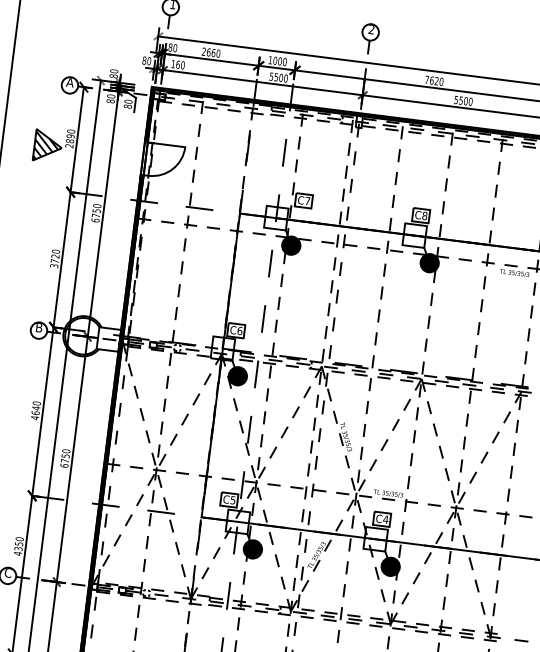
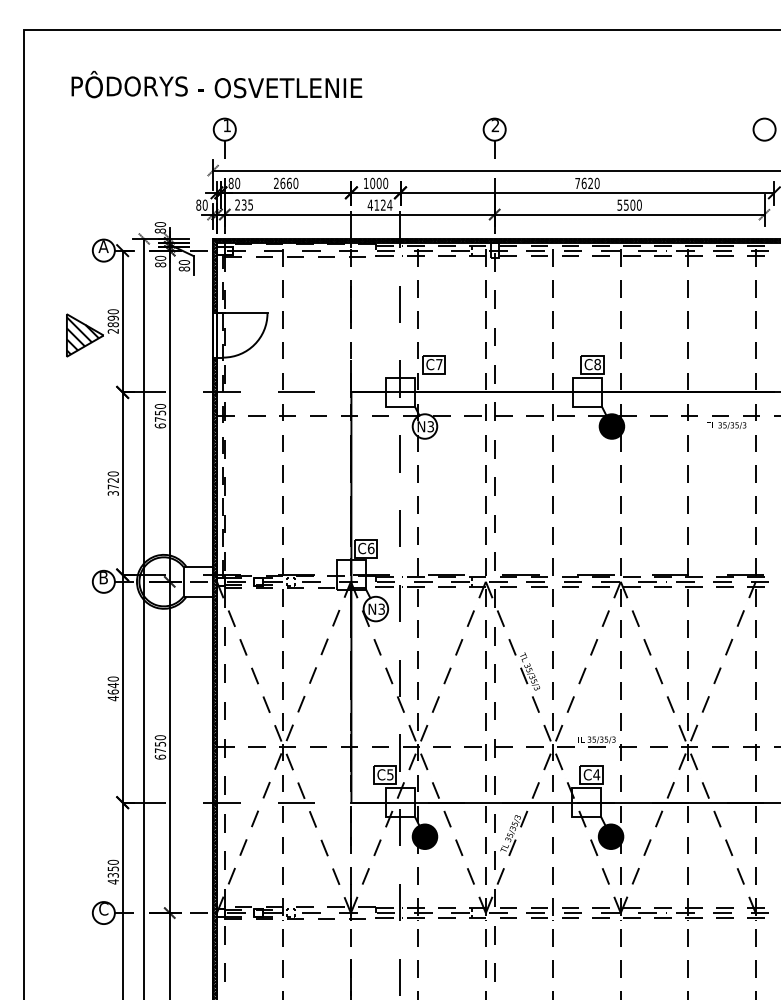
text: (178, 64) -> (244, 204), 160 -> 235
text: (278, 77) -> (379, 204), 5500 -> 4124
fill: (290, 245) -> (424, 426), removed
fill: (237, 375) -> (375, 608), removed

